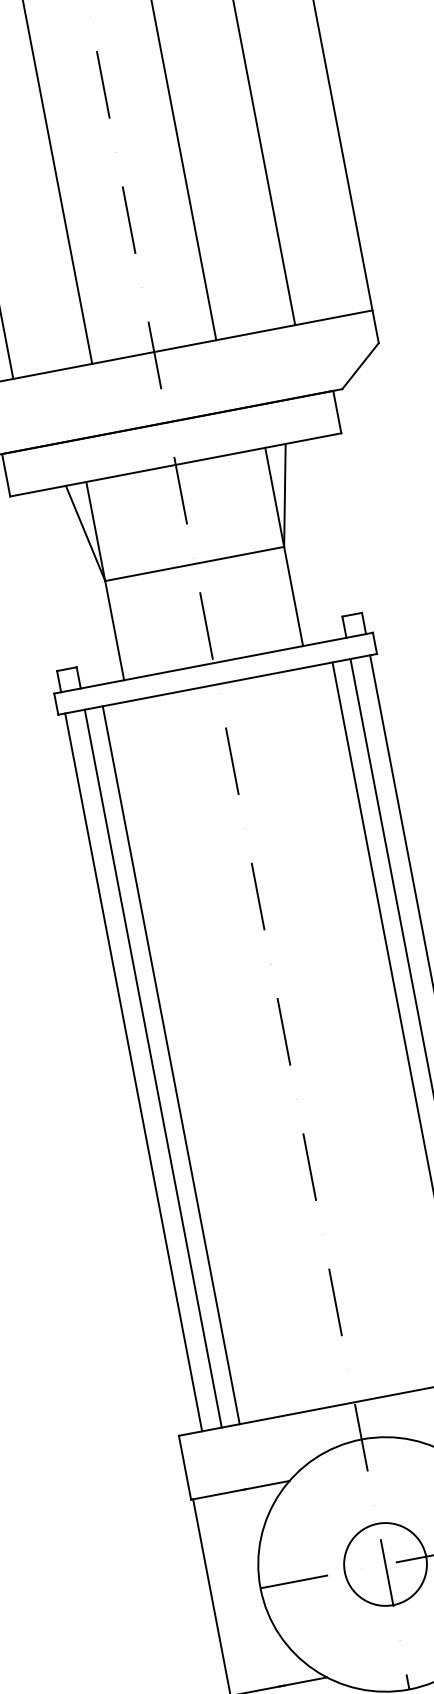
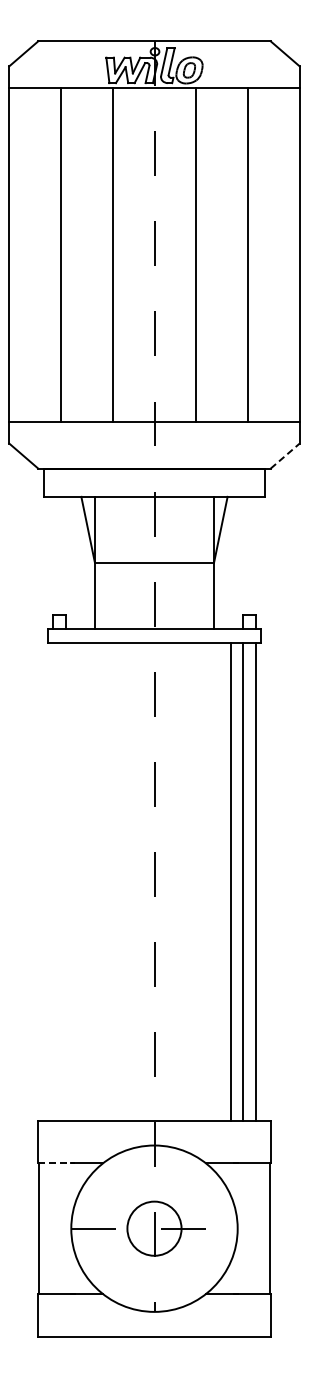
line: (360, 365) -> (285, 455), solid -> dashed
line: (171, 1064) -> (78, 881), removed
line: (153, 1068) -> (66, 881), removed
line: (134, 1071) -> (53, 881), removed
line: (219, 1494) -> (56, 1163), solid -> dashed

